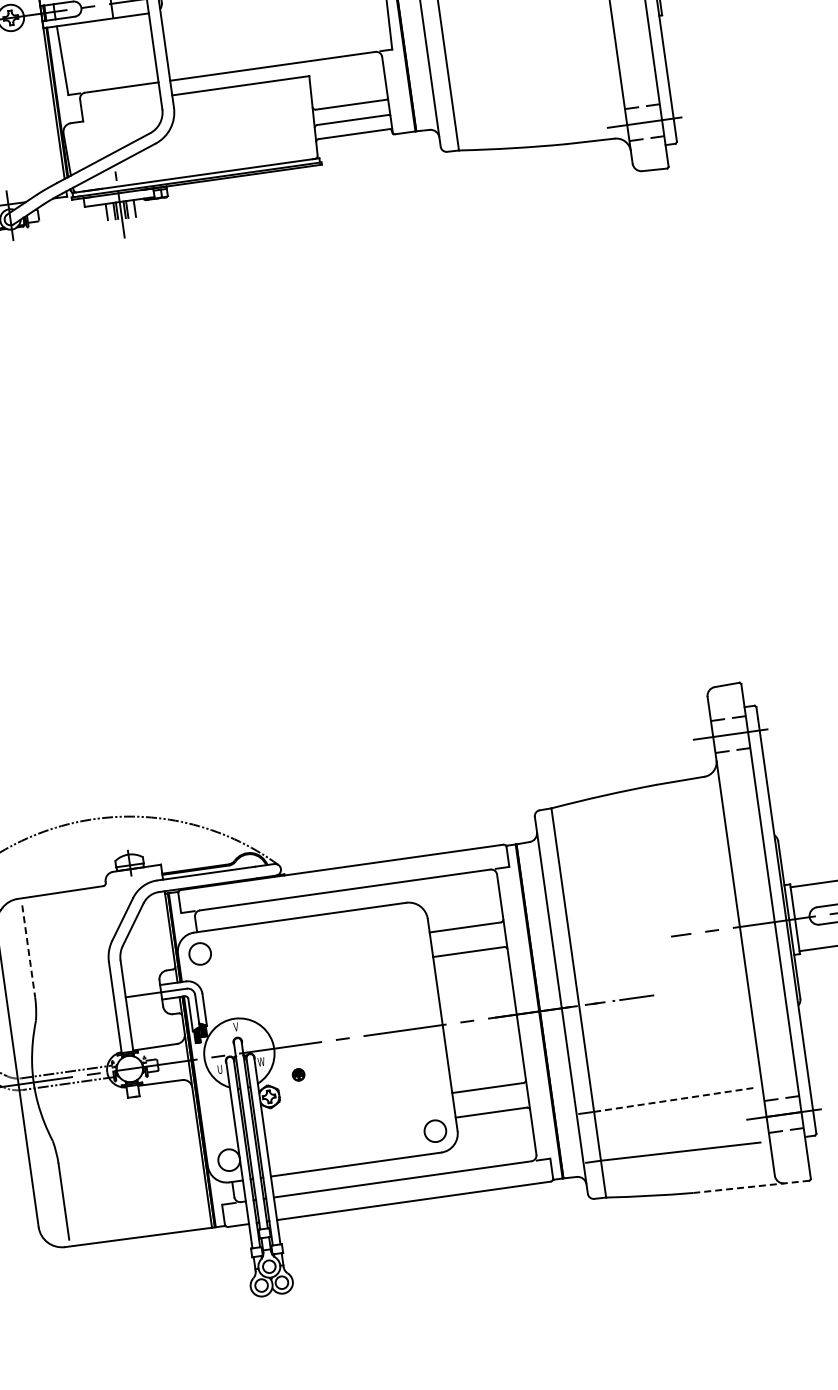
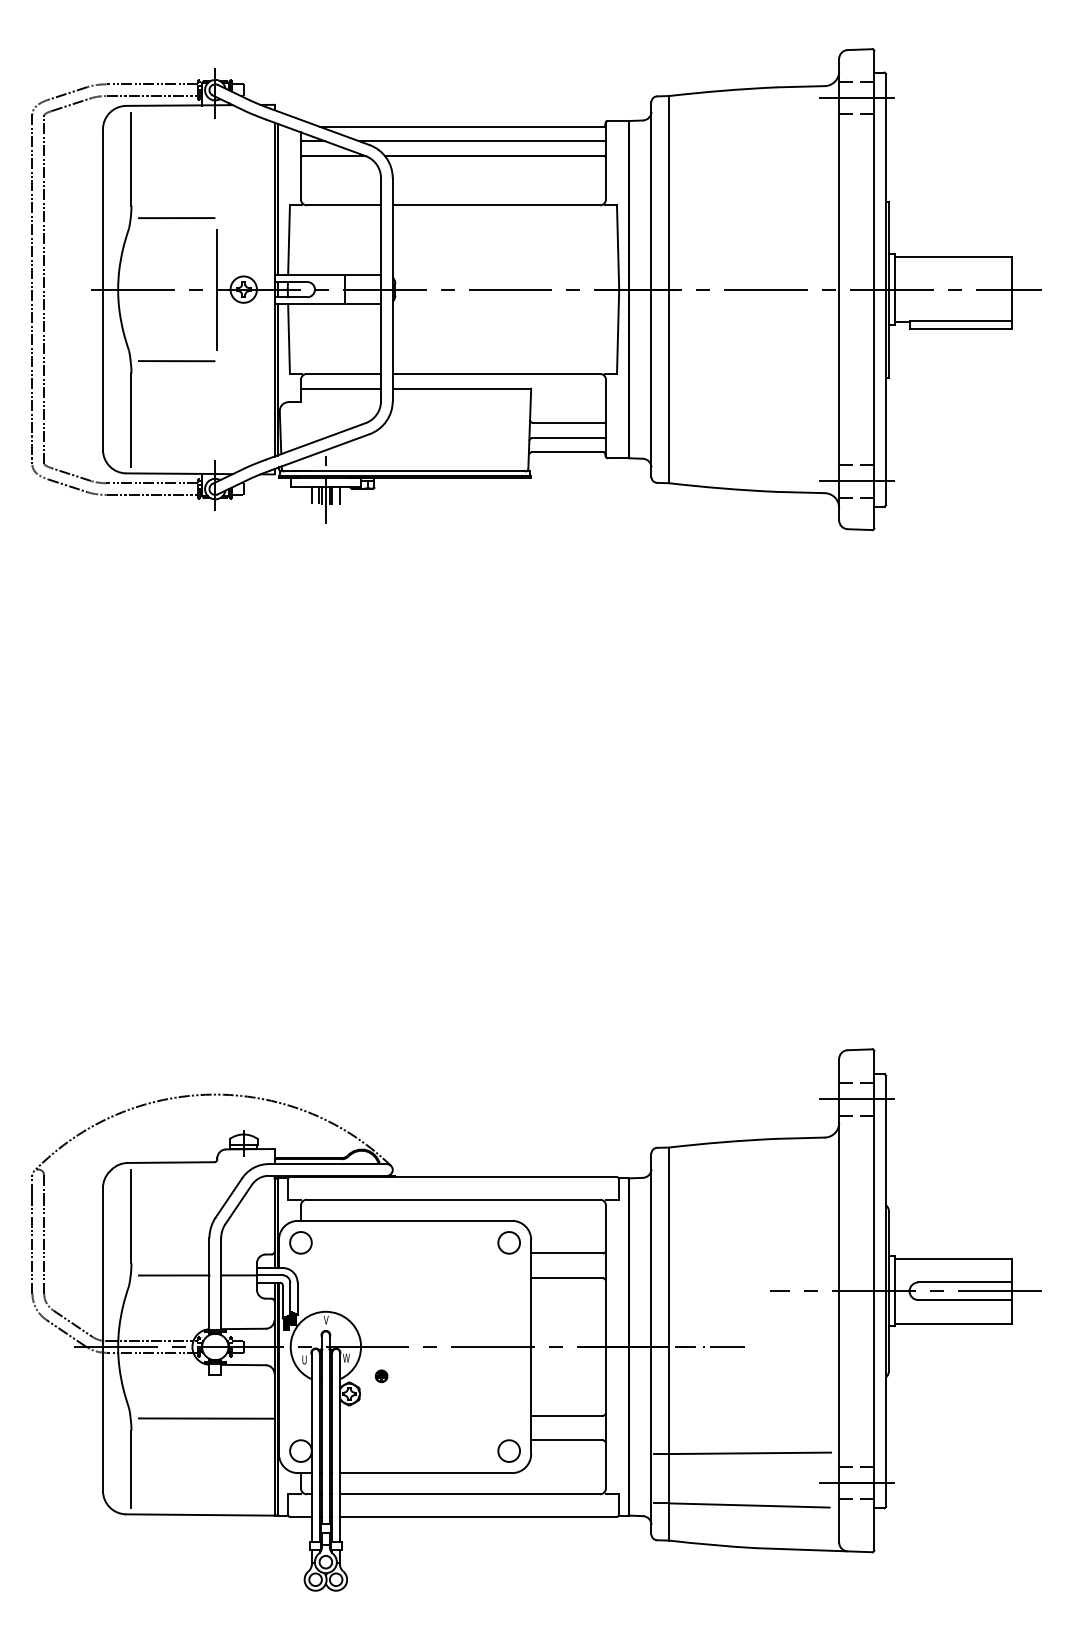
line: (120, 102) -> (340, 388), added
circle: (405, 924) -> (508, 1242), added
line: (28, 951) -> (131, 1216), dashed -> solid
line: (78, 1004) -> (173, 1275), added
line: (674, 1099) -> (750, 1453), dashed -> solid
line: (131, 1141) -> (206, 1418), added
line: (751, 1187) -> (814, 1550), dashed -> solid

